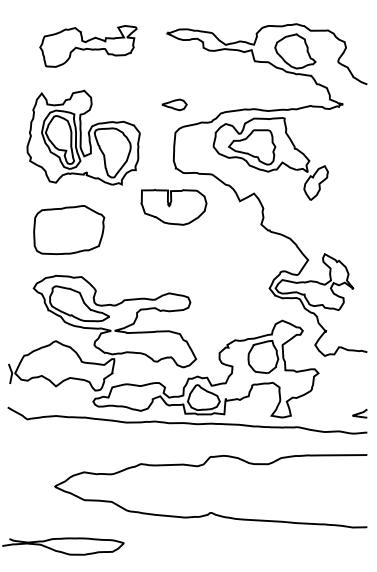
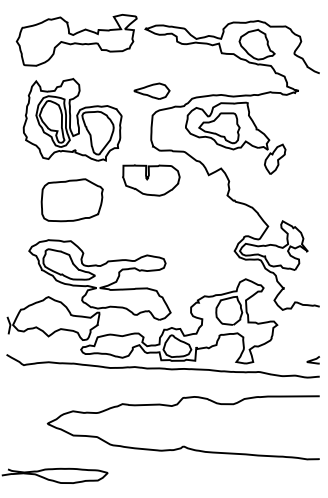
part: (88, 46) -> (76, 40), size x1.43
part: (174, 104) -> (151, 90), size x1.67
part: (69, 229) -> (72, 199), moved

